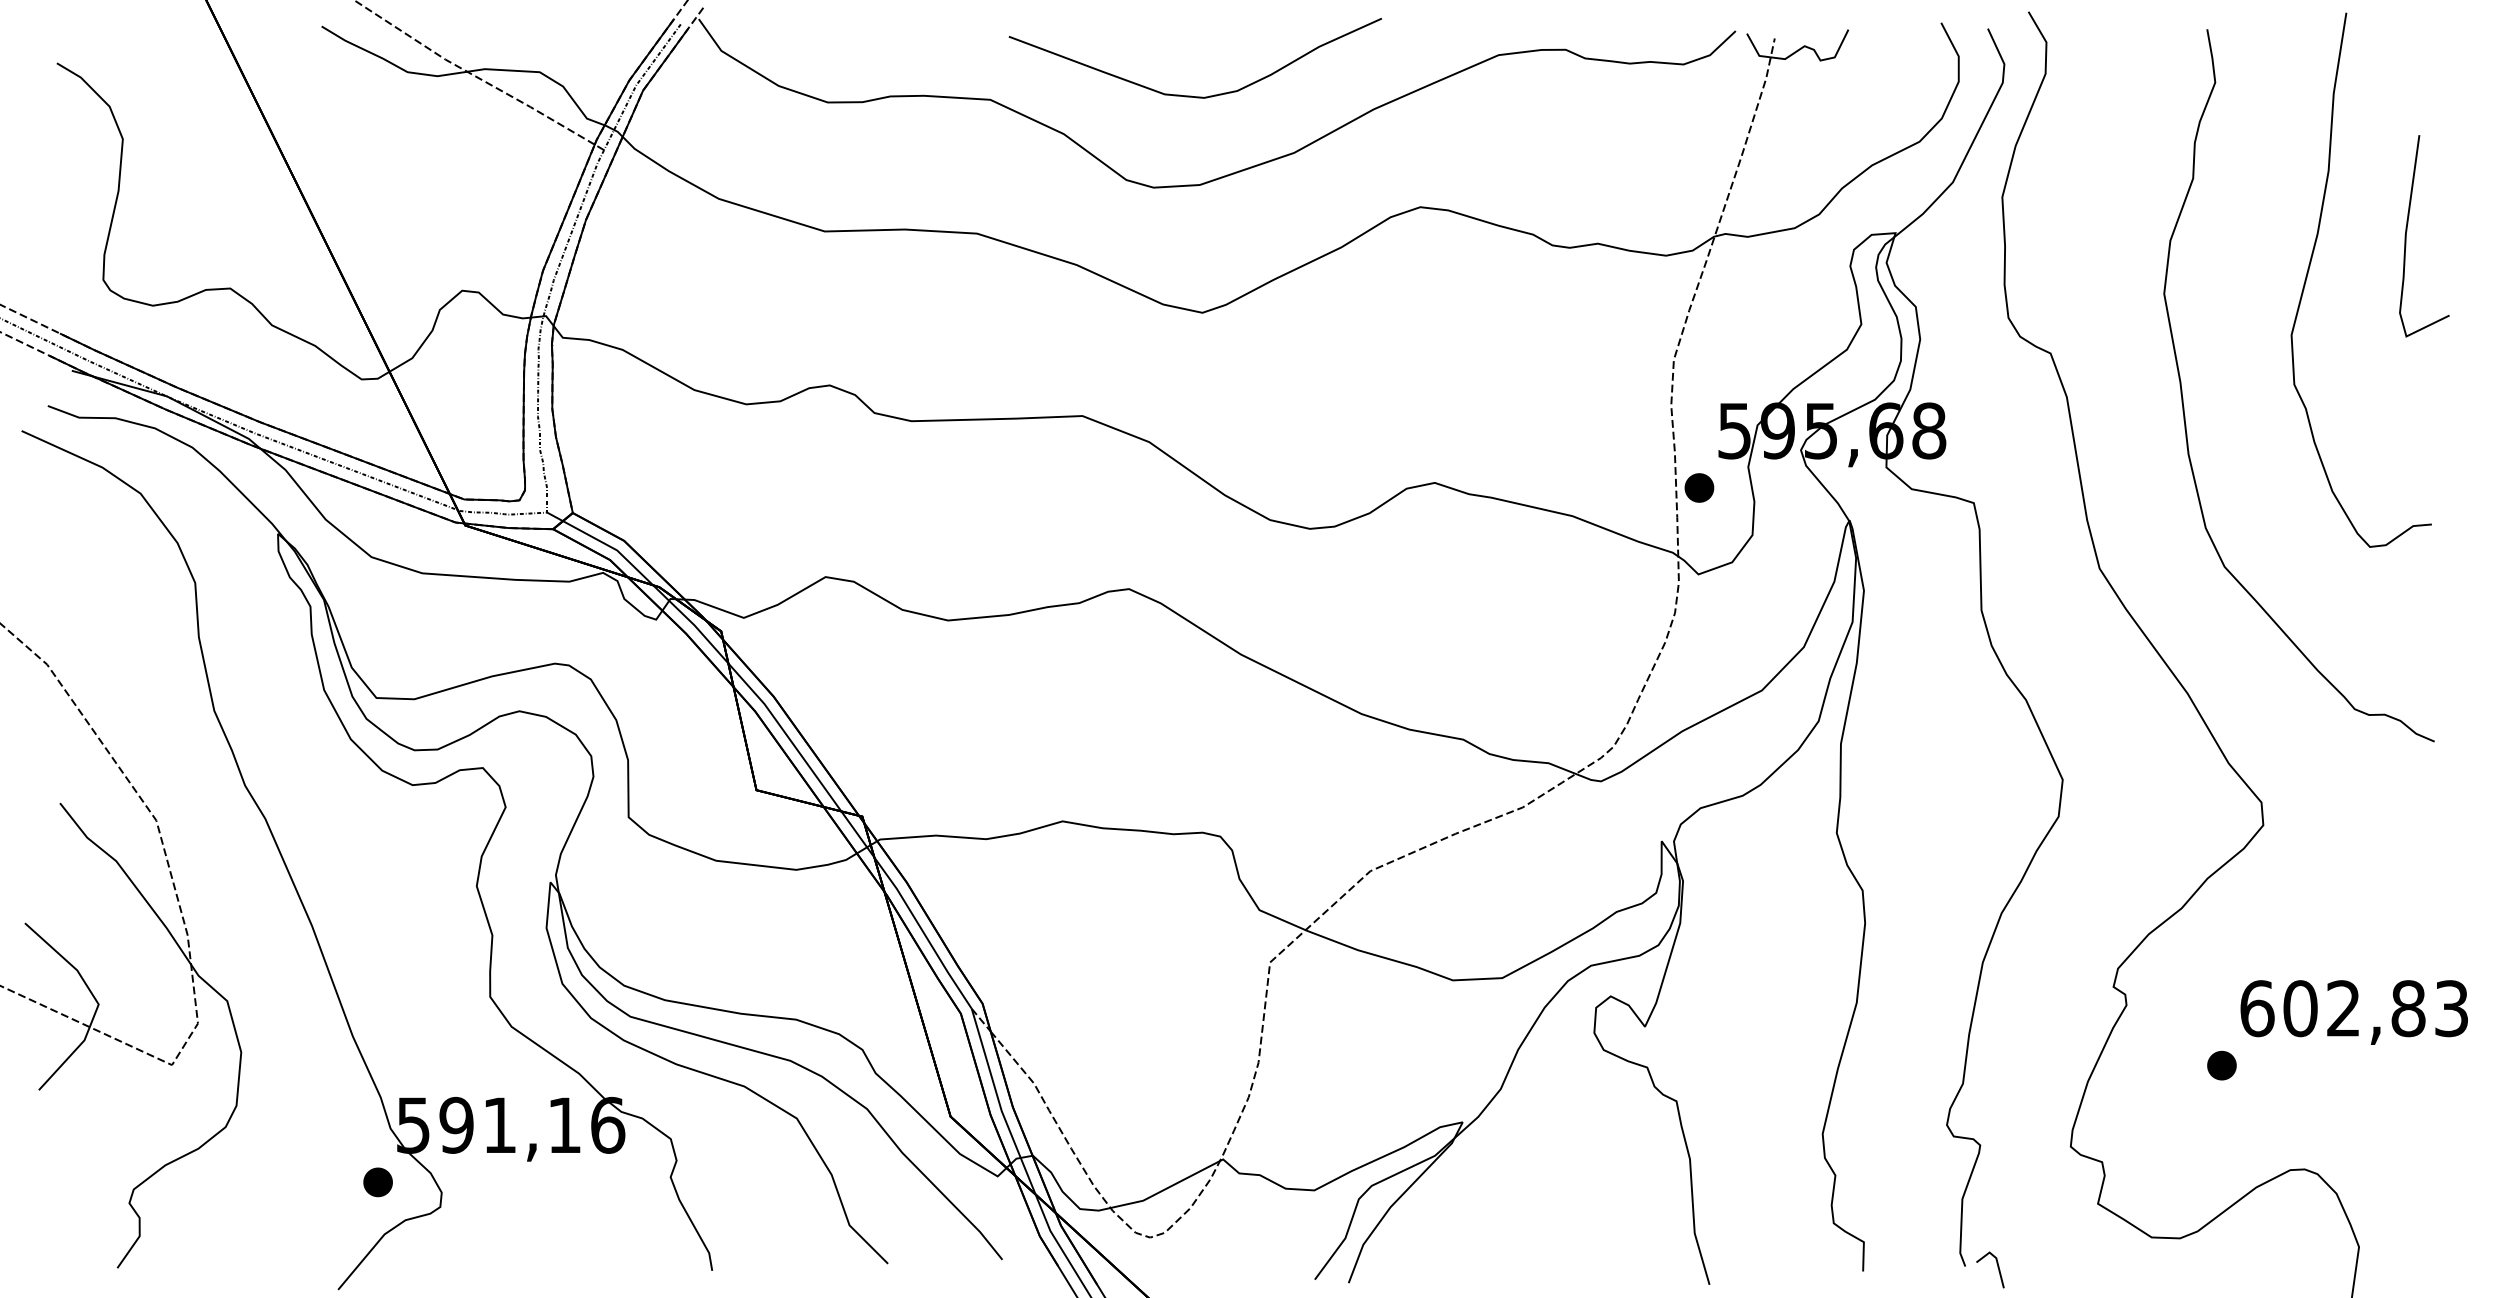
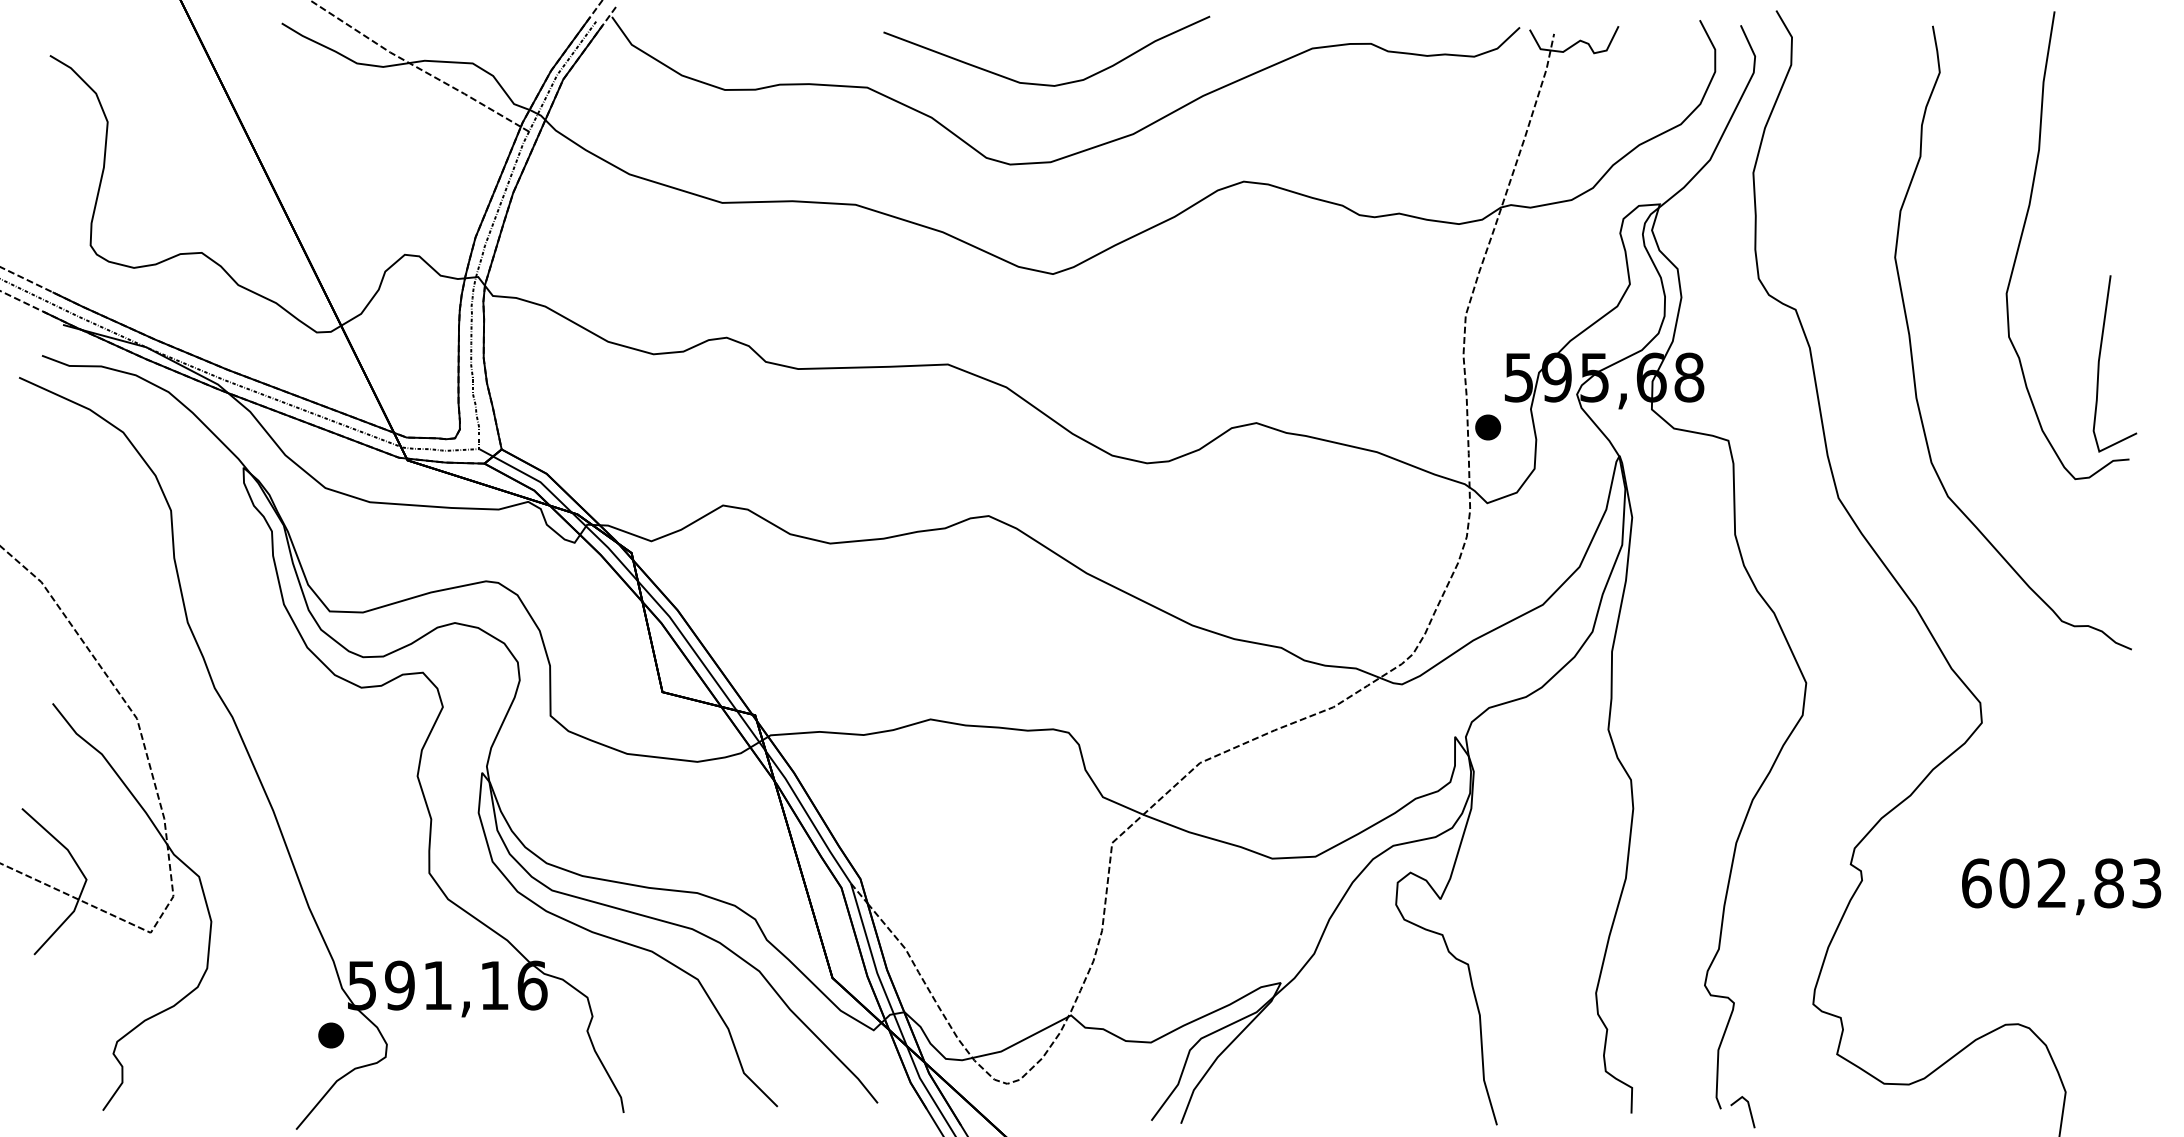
part: (2407, 231) -> (2100, 359), moved
part: (2221, 1065) -> (1945, 933), removed

